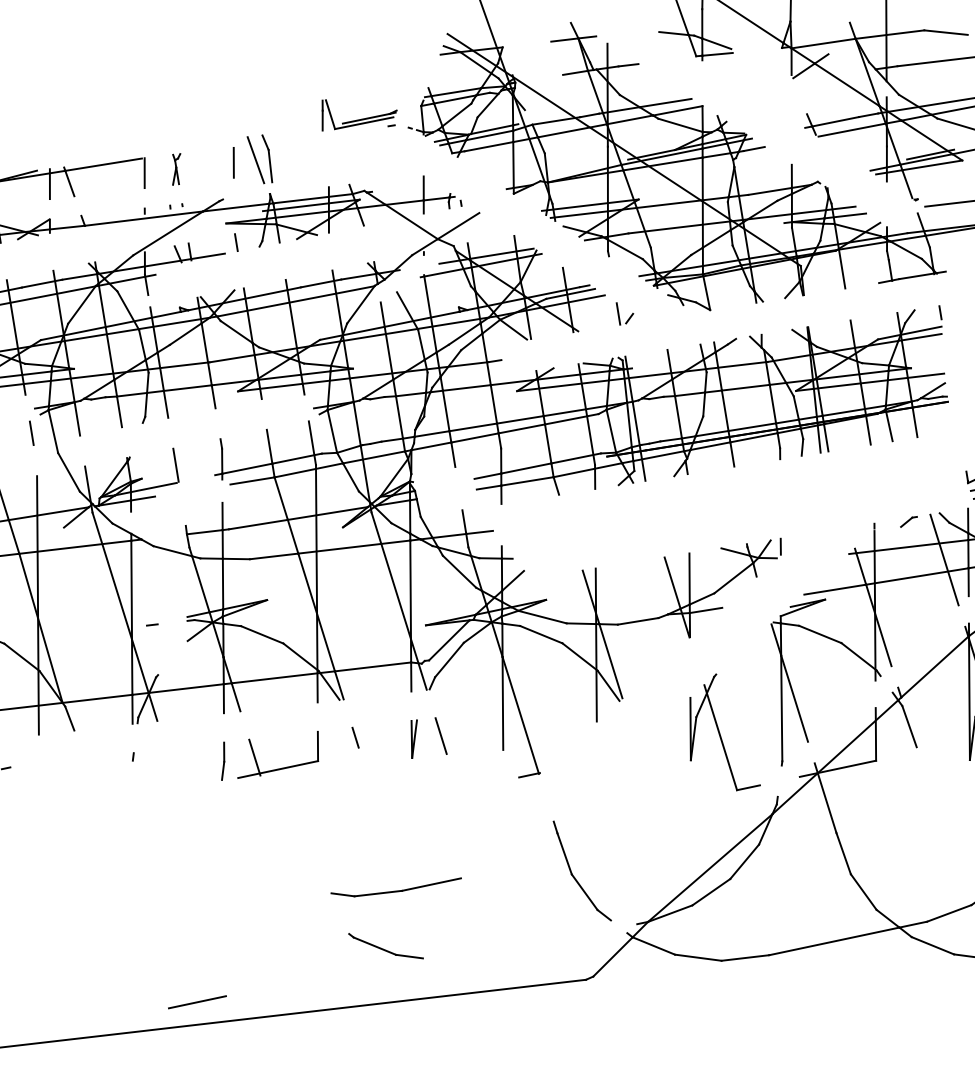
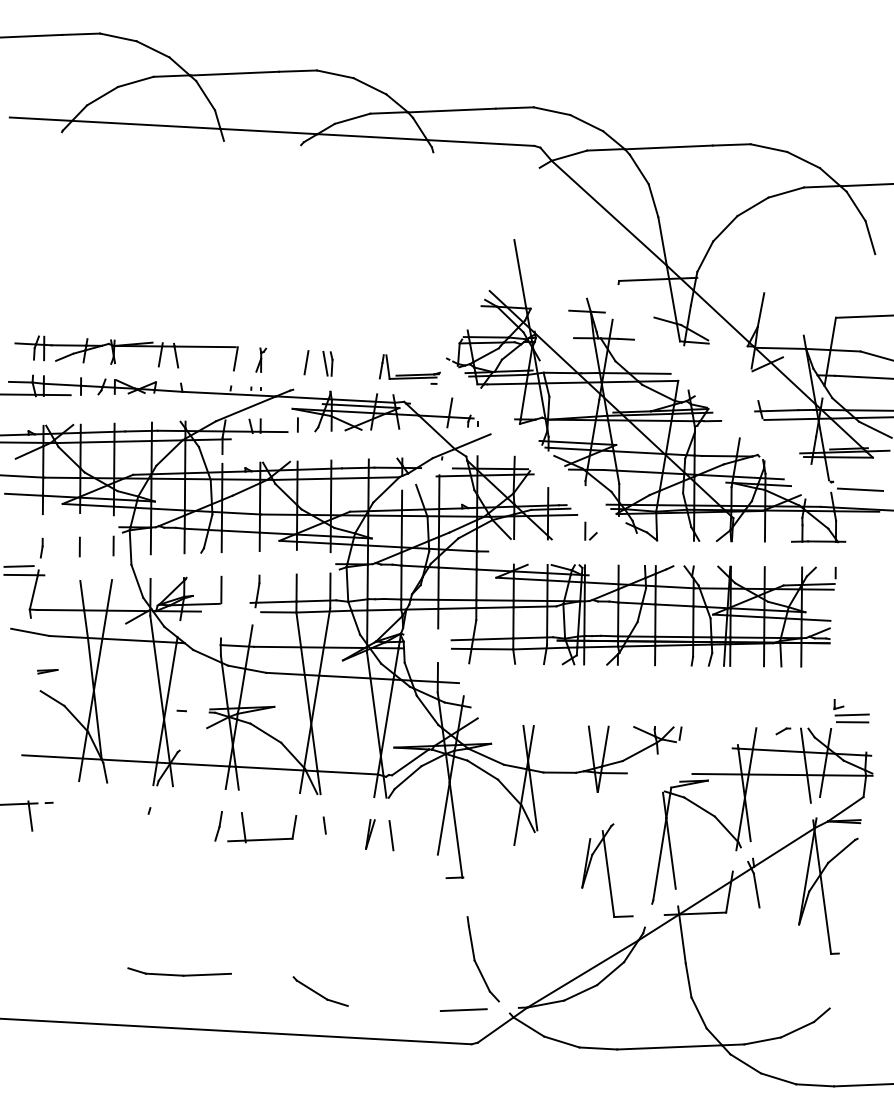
part: (357, 113) -> (409, 369), moved
part: (260, 159) -> (327, 363), size x0.62
part: (396, 886) -> (179, 971), moved
line: (196, 1001) -> (463, 1009), moved

